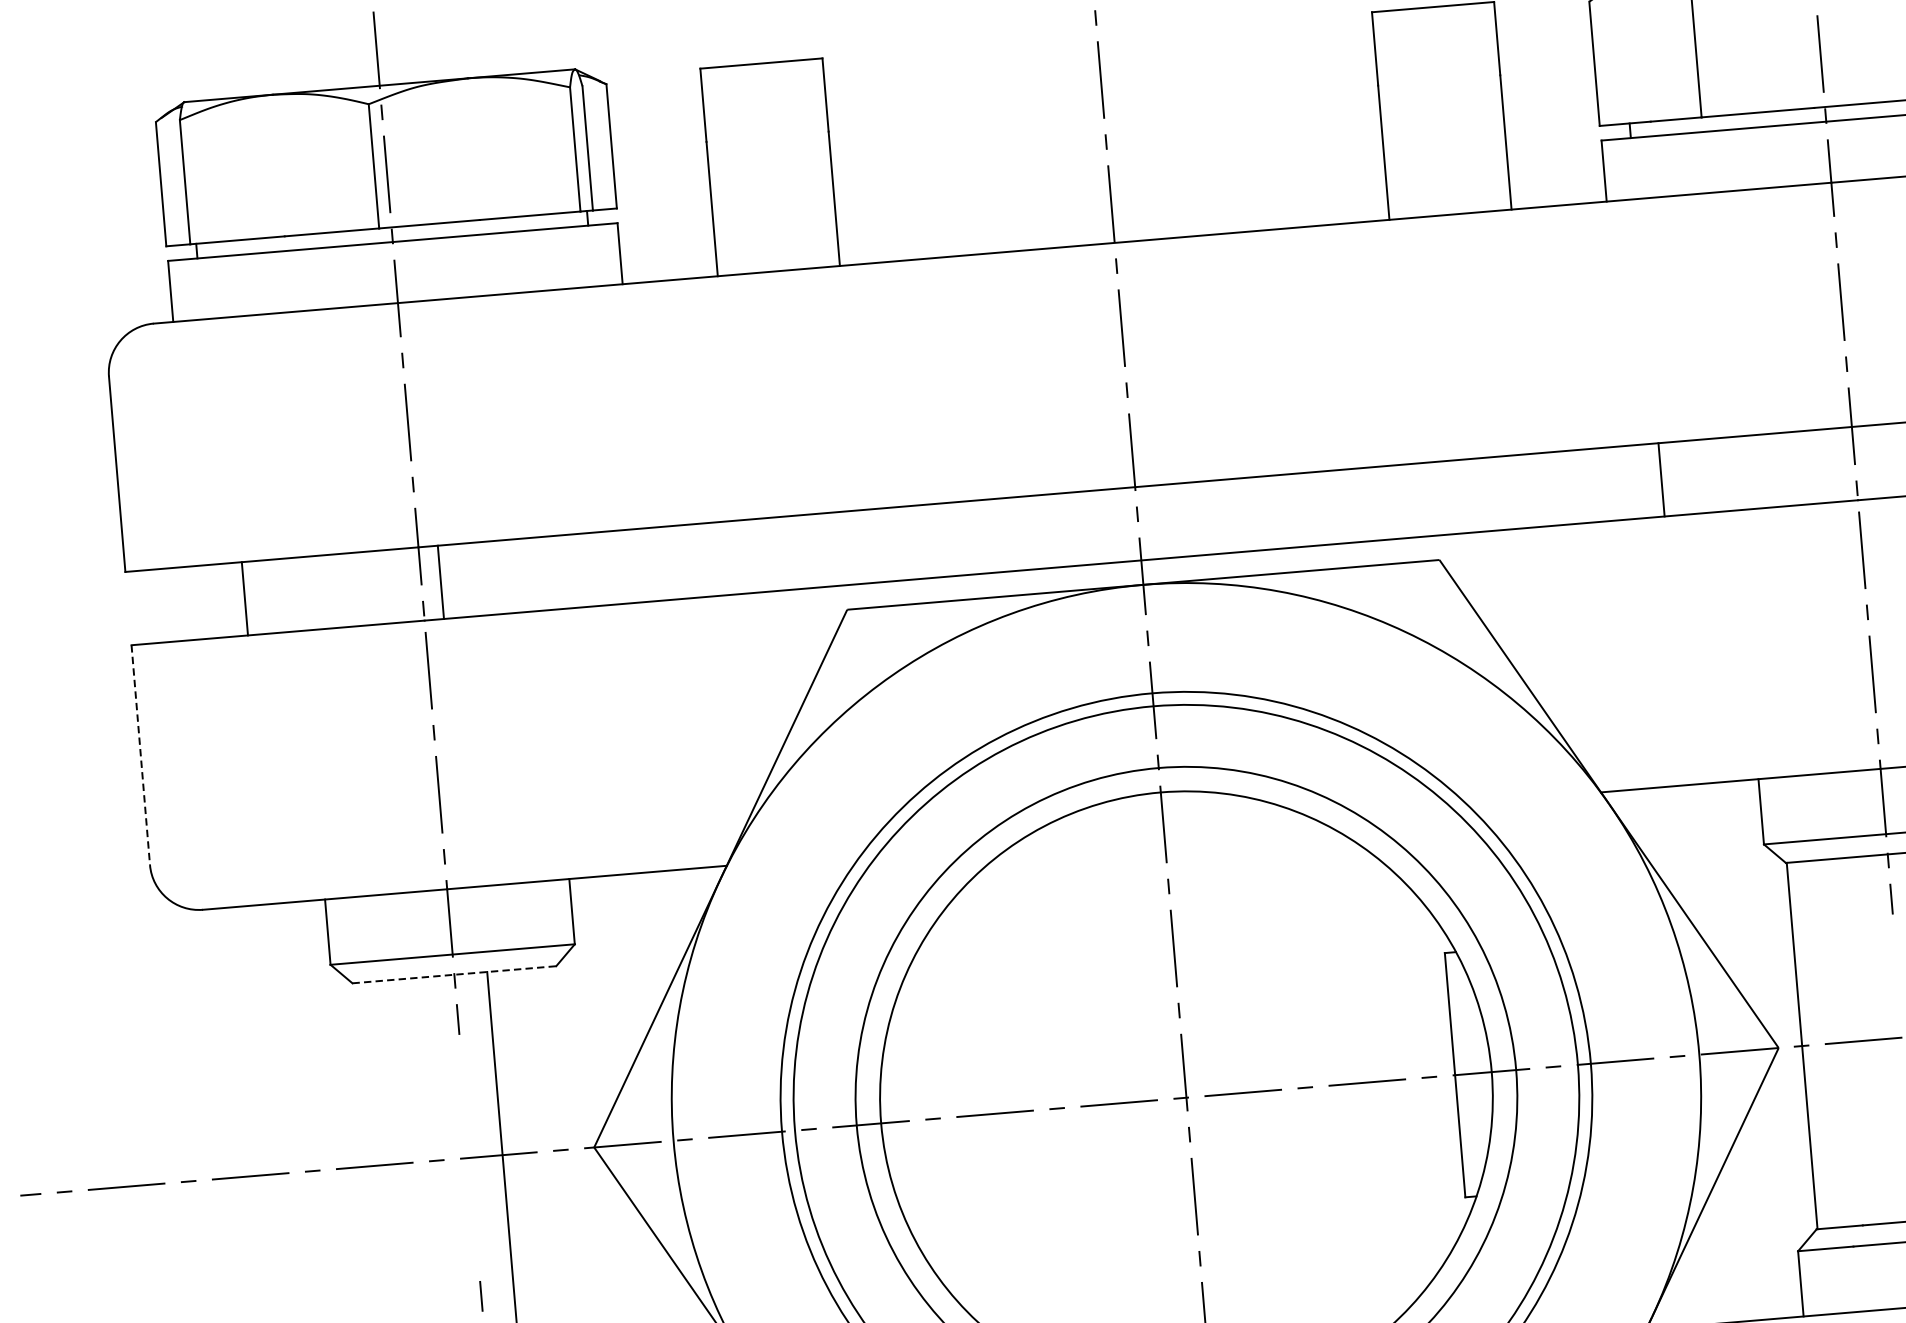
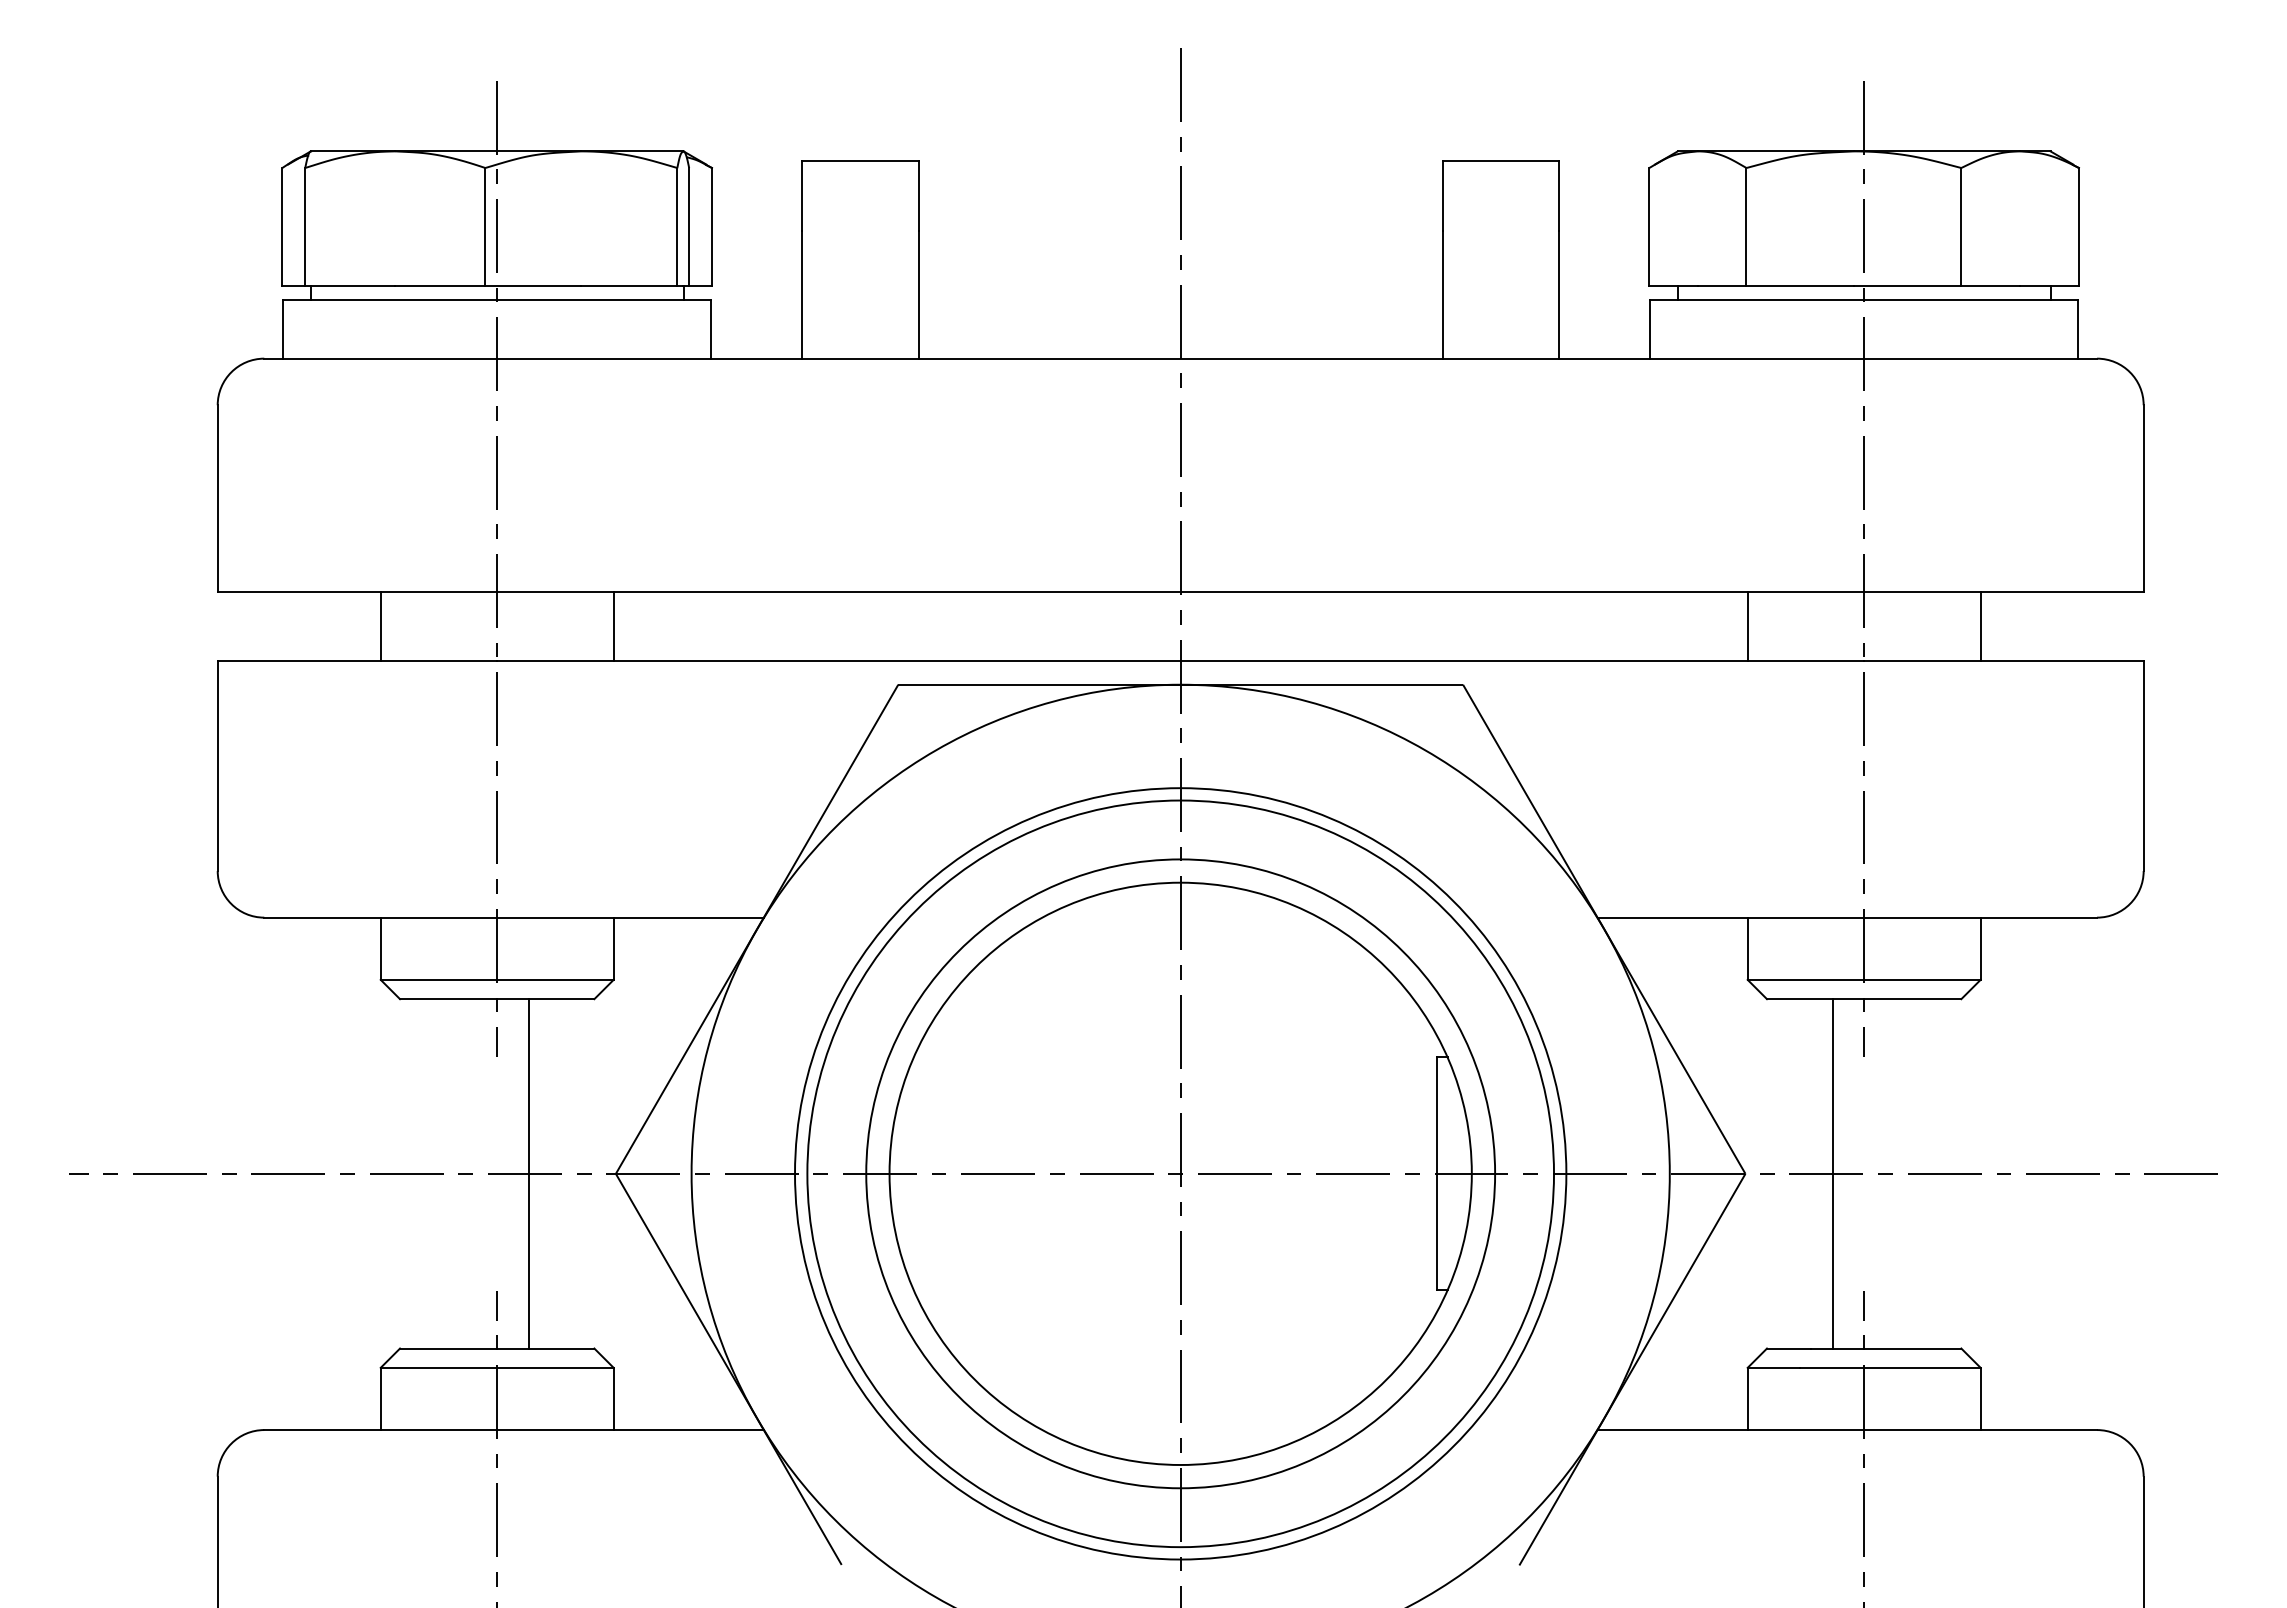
line: (1661, 479) -> (1747, 626), moved
line: (440, 582) -> (613, 626), moved
line: (244, 598) -> (380, 626), moved
line: (140, 755) -> (217, 766), dashed -> solid
line: (454, 975) -> (497, 999), dashed -> solid
line: (1801, 1045) -> (1832, 1173), moved

